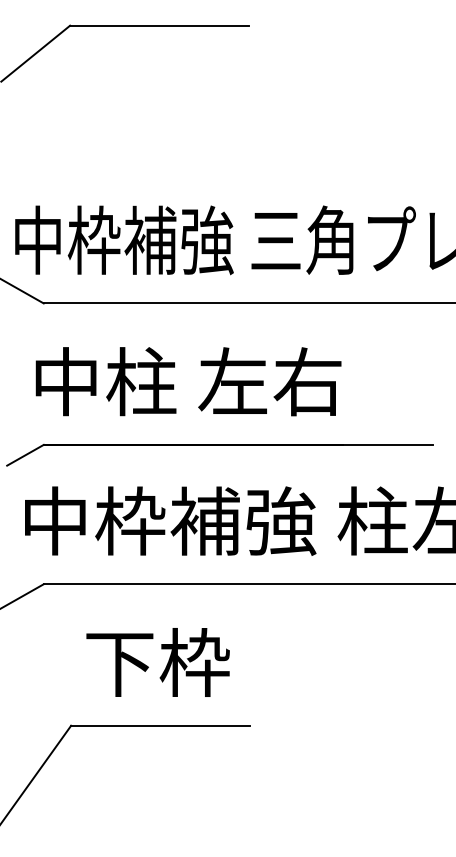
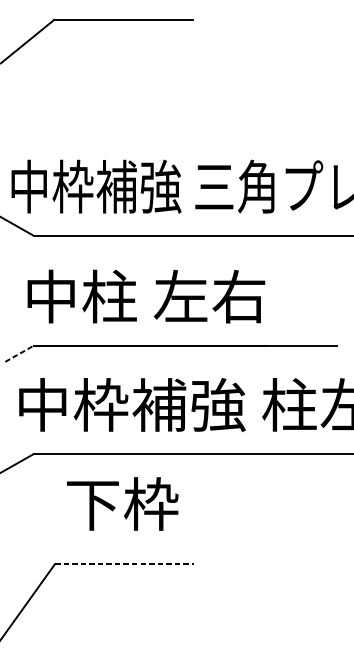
line: (25, 455) -> (19, 353), solid -> dashed
text: (157, 662) -> (122, 504), moved
line: (160, 725) -> (124, 563), solid -> dashed

